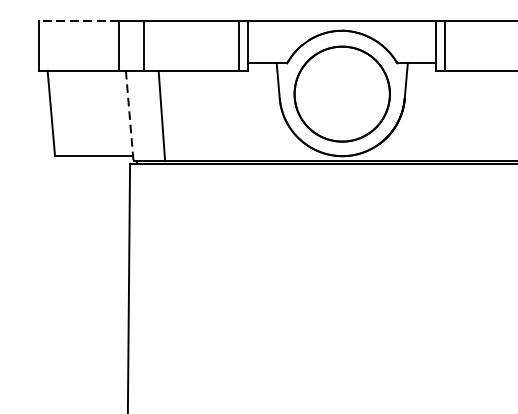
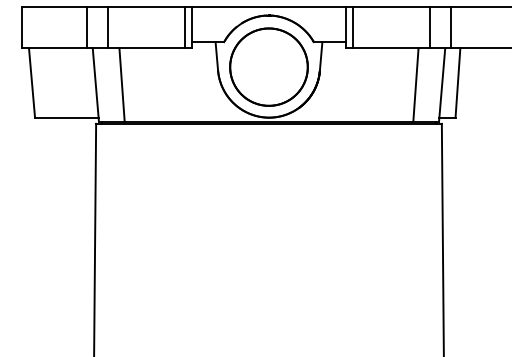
line: (78, 20) -> (54, 7), dashed -> solid
line: (129, 116) -> (95, 85), dashed -> solid

